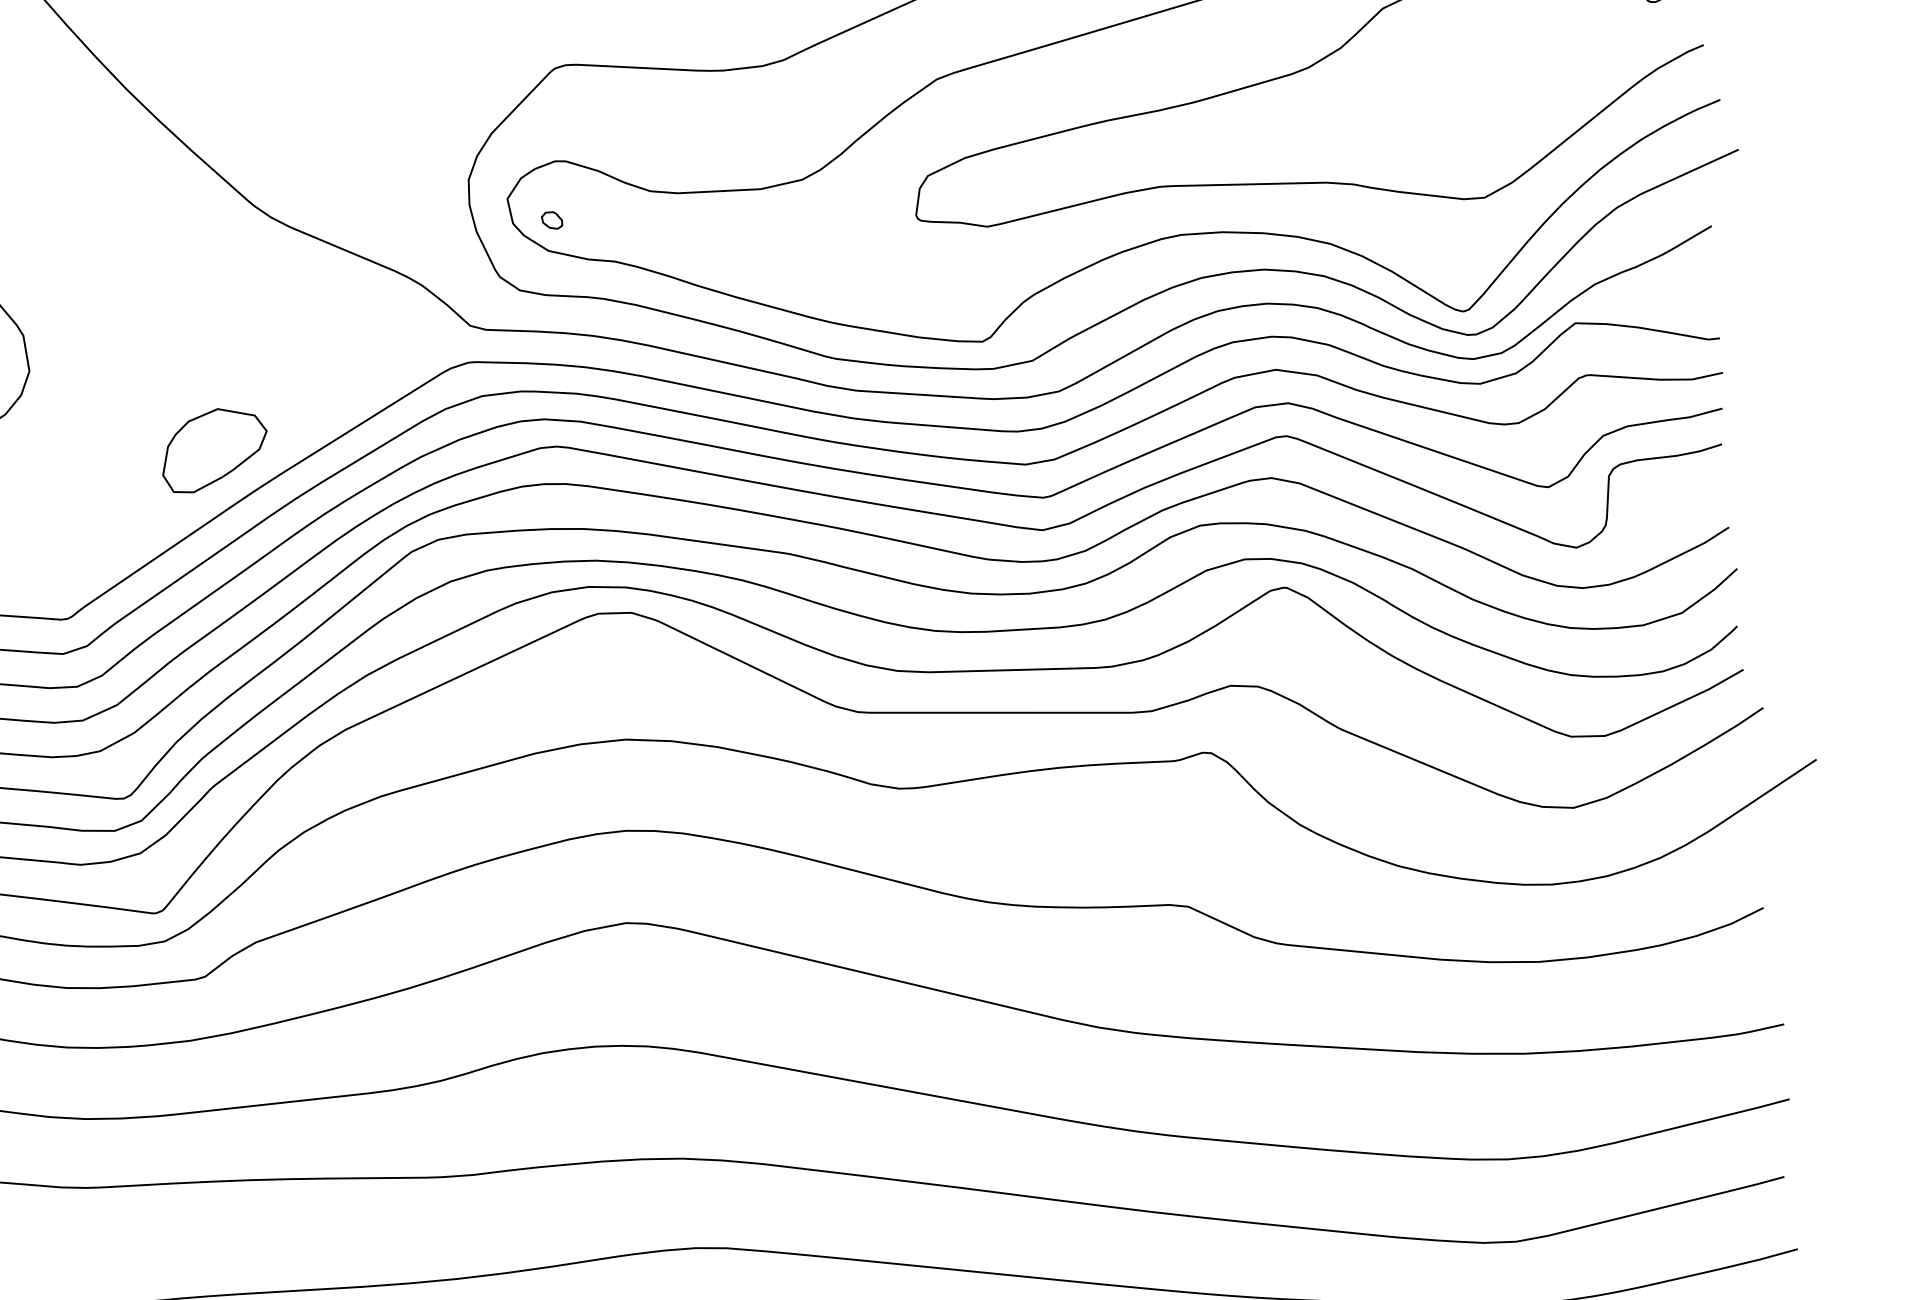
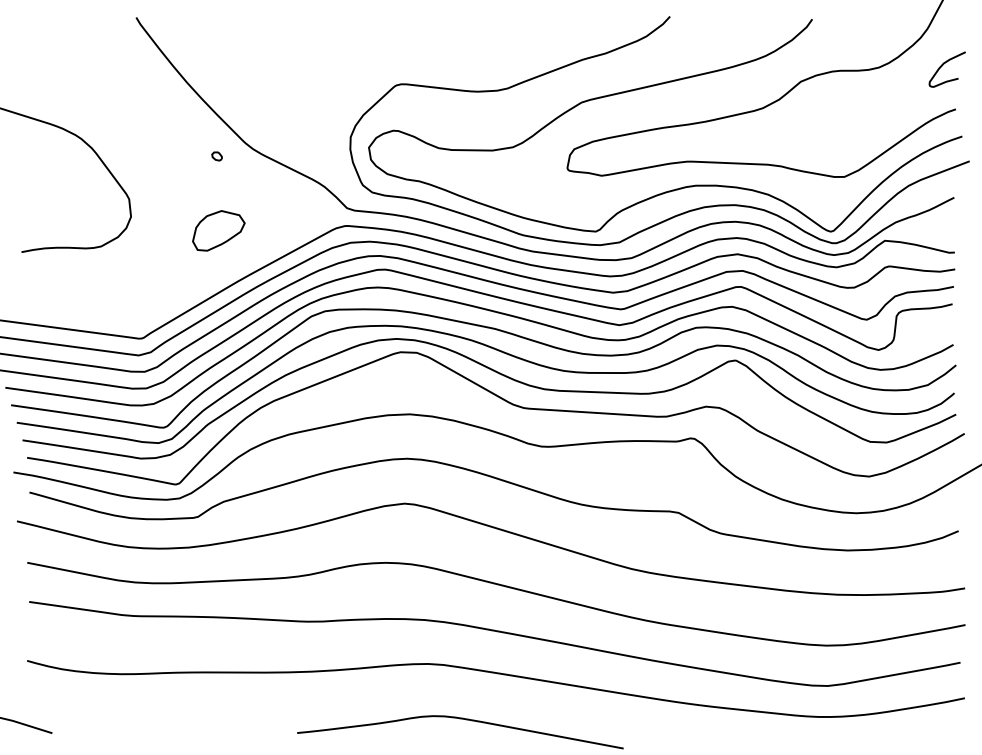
part: (550, 220) -> (216, 156), moved
part: (213, 449) -> (218, 230), moved

